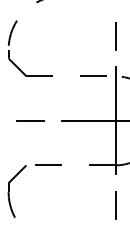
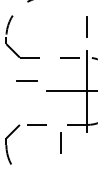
line: (29, 119) -> (26, 80), moved
line: (114, 204) -> (60, 142), moved

